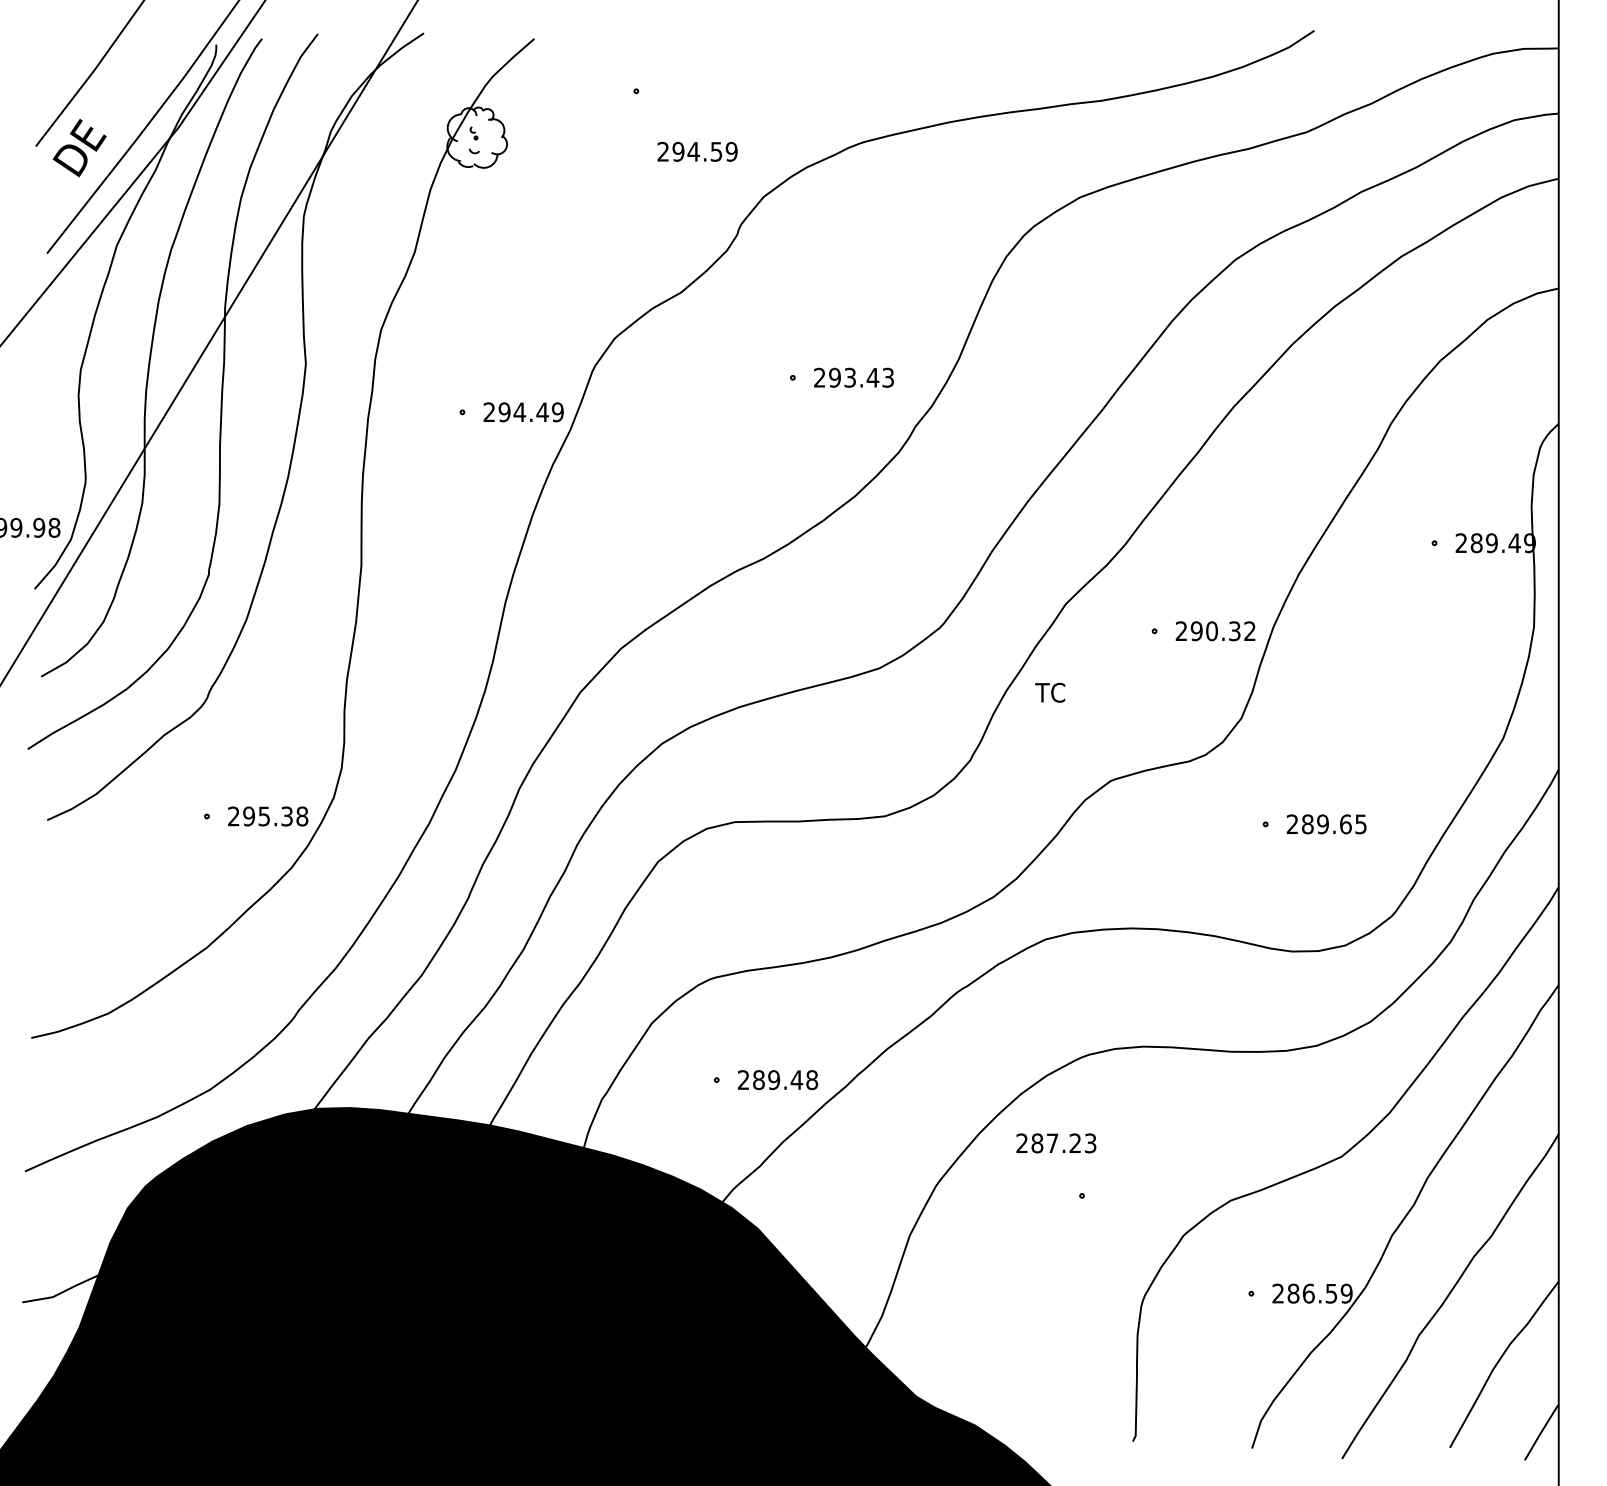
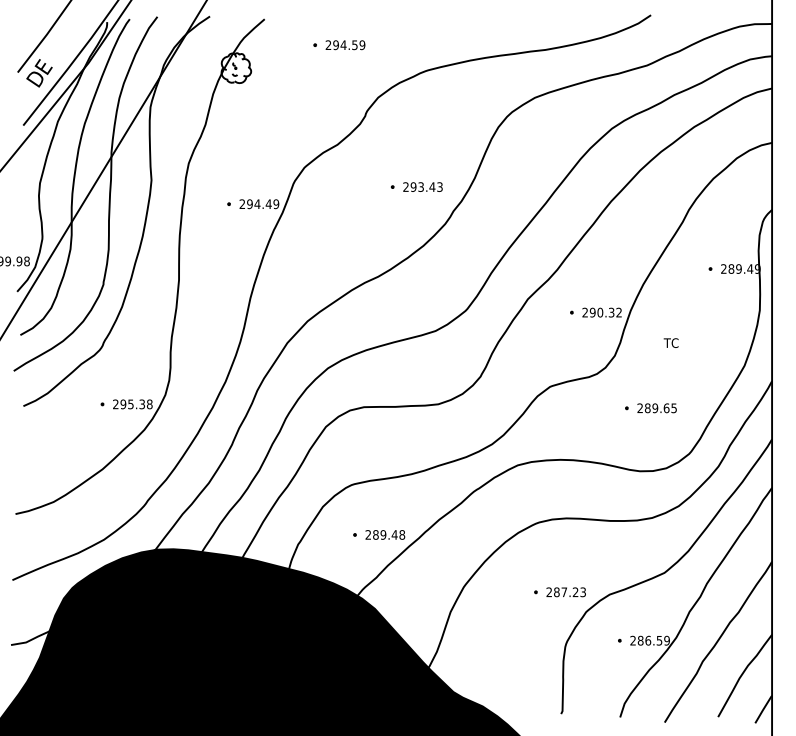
text: (697, 152) -> (345, 45), moved
text: (1048, 691) -> (670, 342), moved
text: (1054, 1143) -> (565, 592), moved

